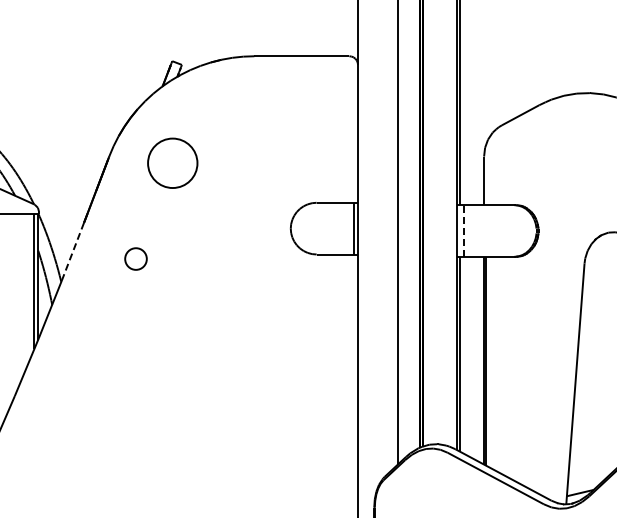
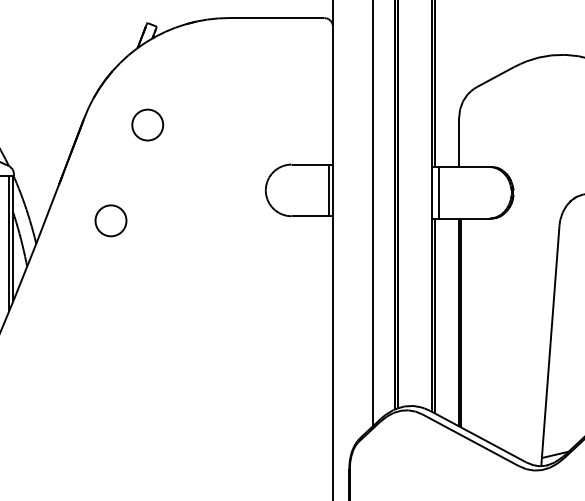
circle: (172, 162) -> (147, 124), size x0.62
line: (463, 231) -> (438, 193), dashed -> solid
line: (72, 252) -> (47, 214), dashed -> solid
circle: (135, 258) -> (110, 220), size x1.43

